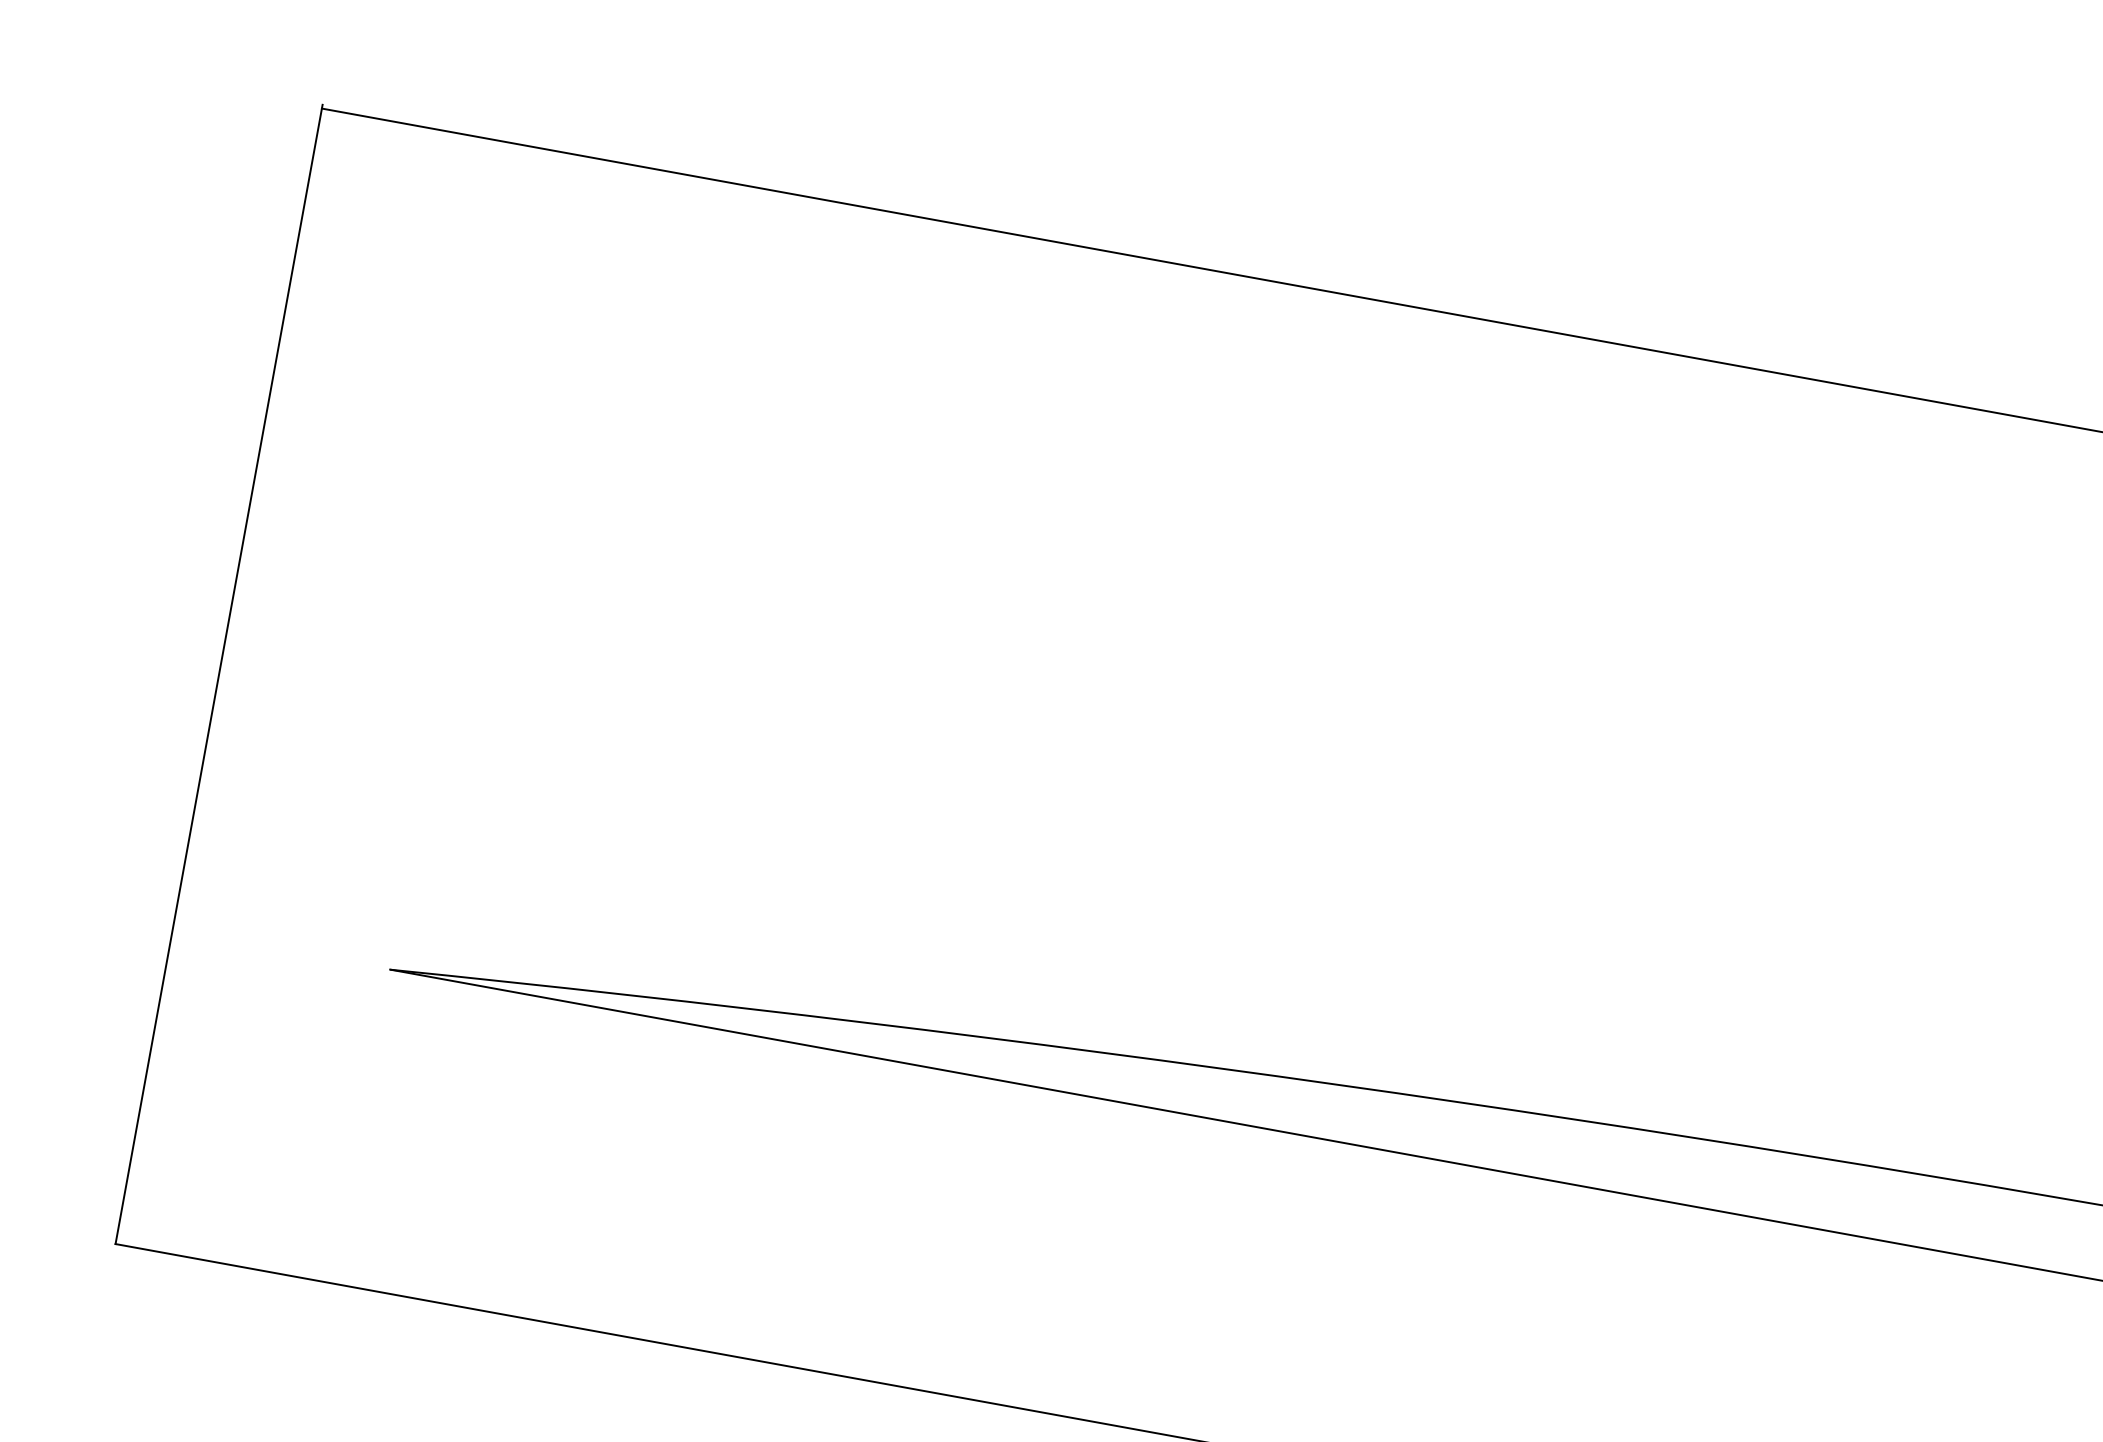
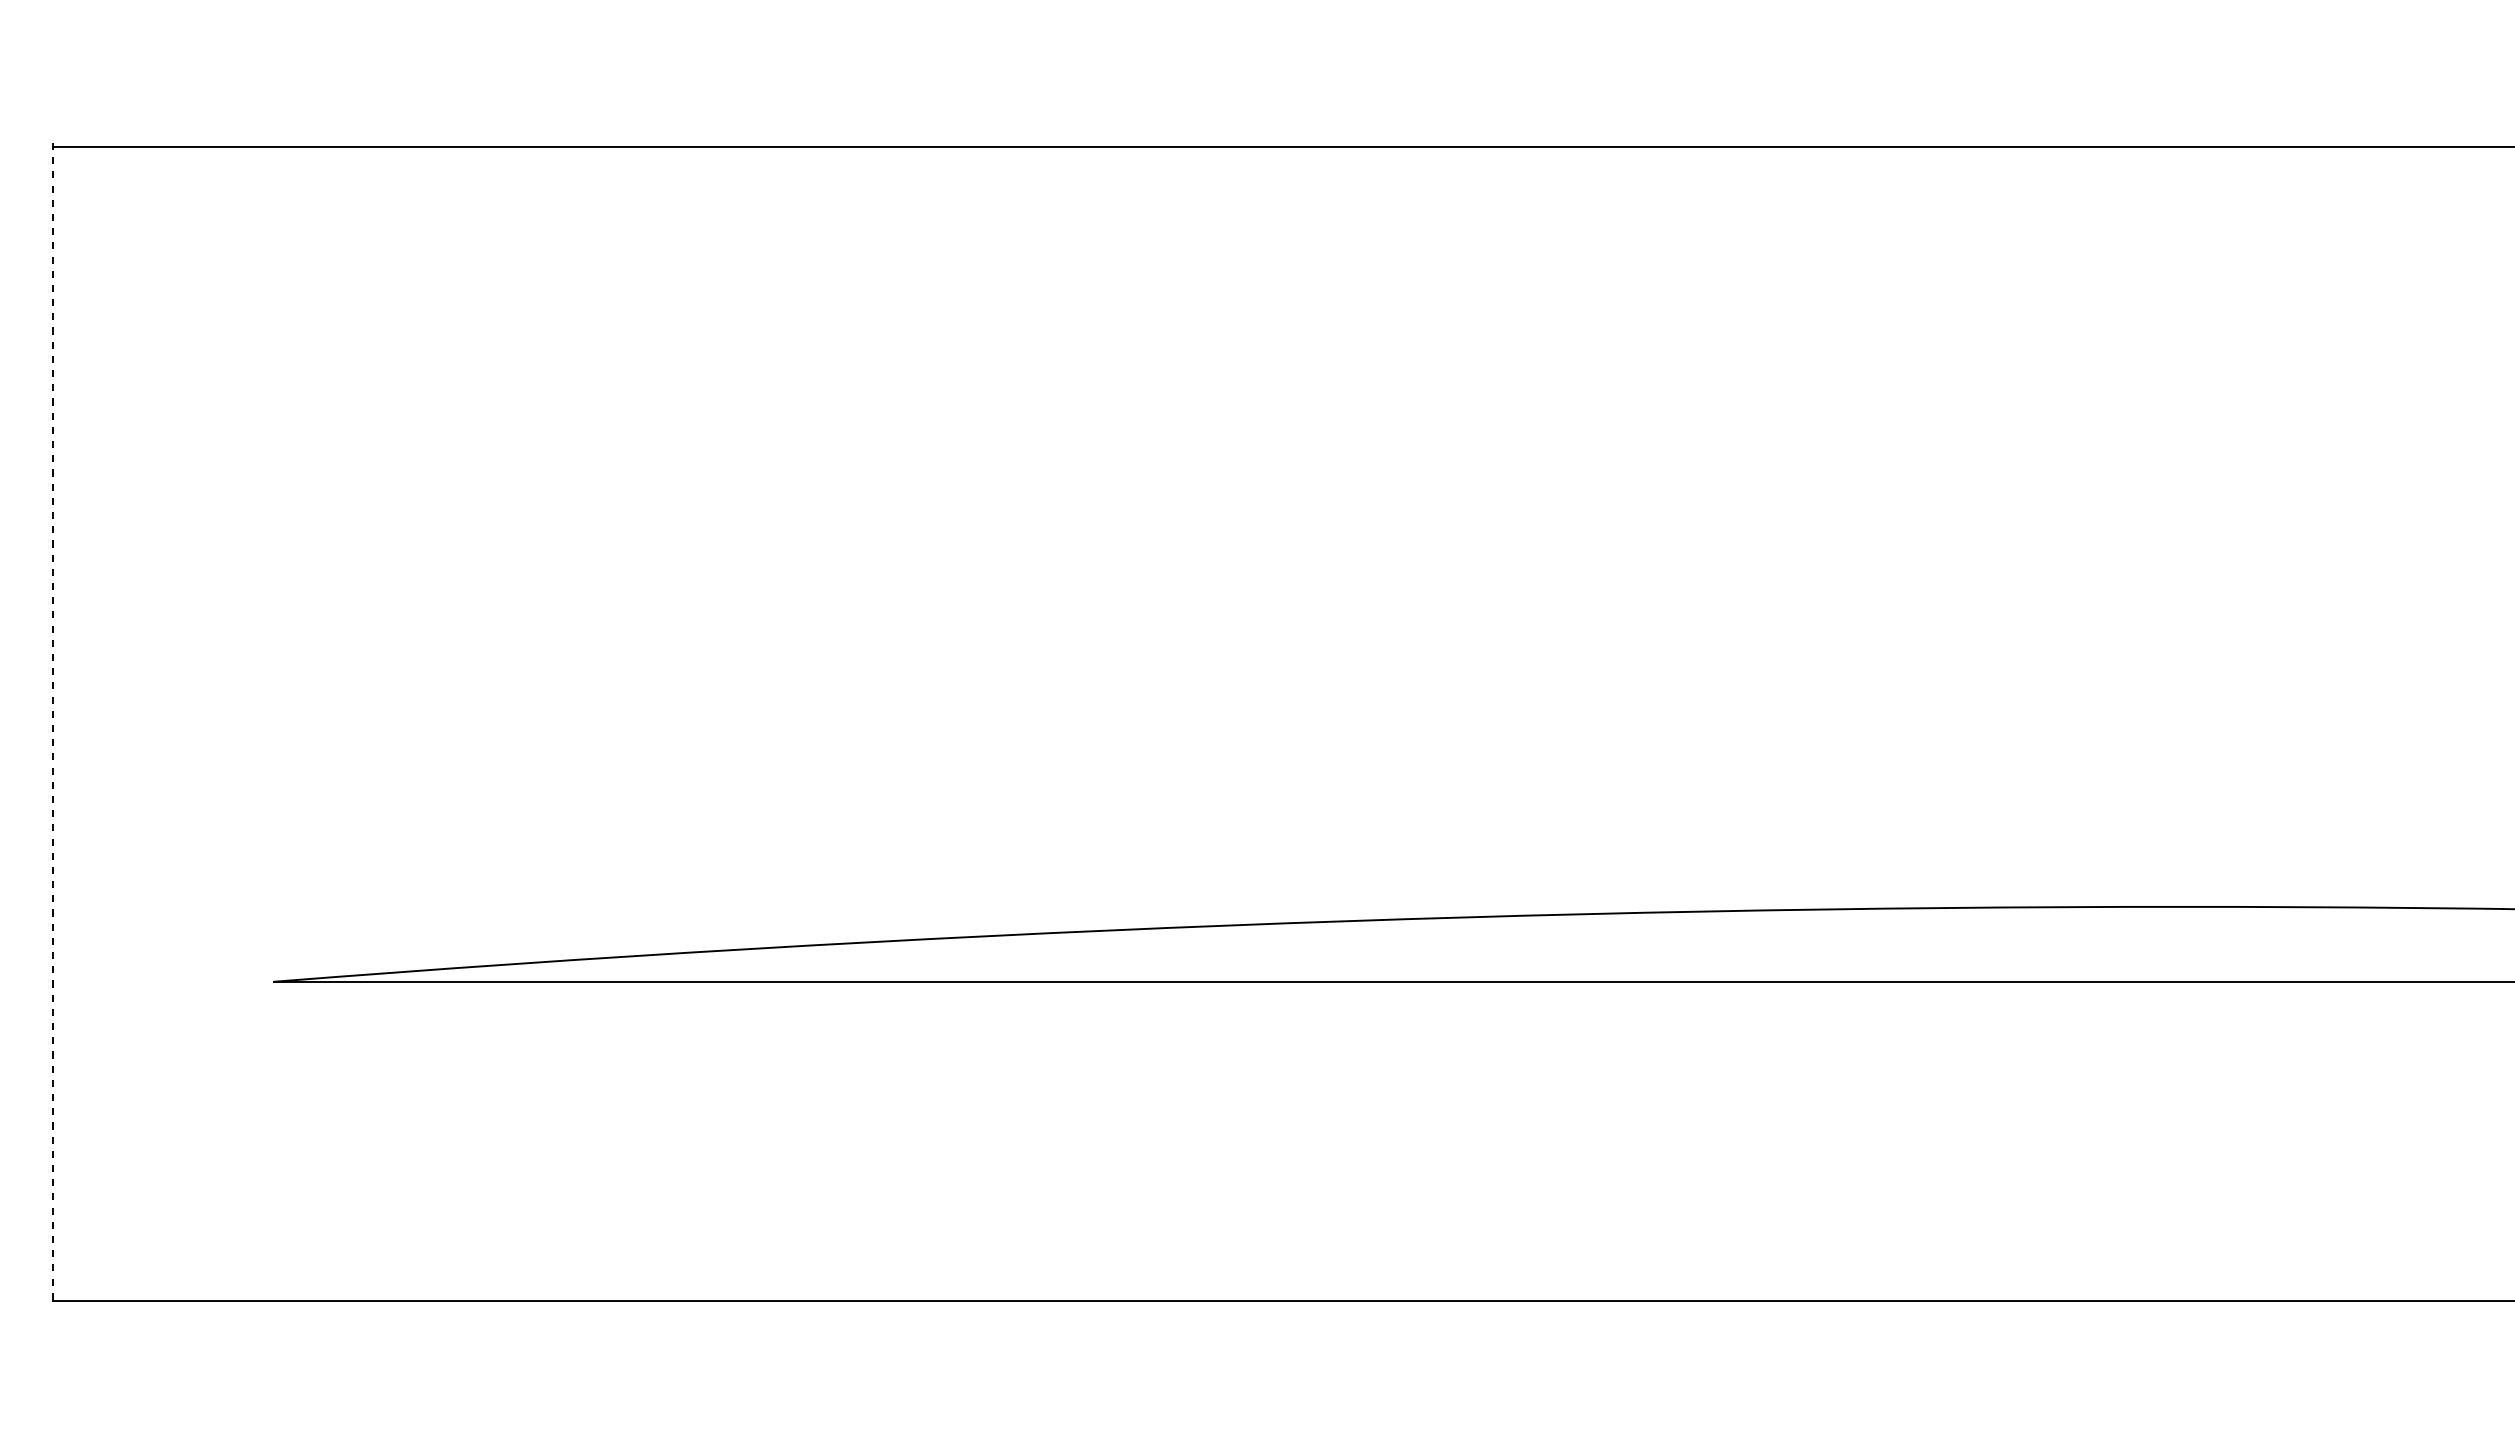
line: (218, 673) -> (52, 721), solid -> dashed

